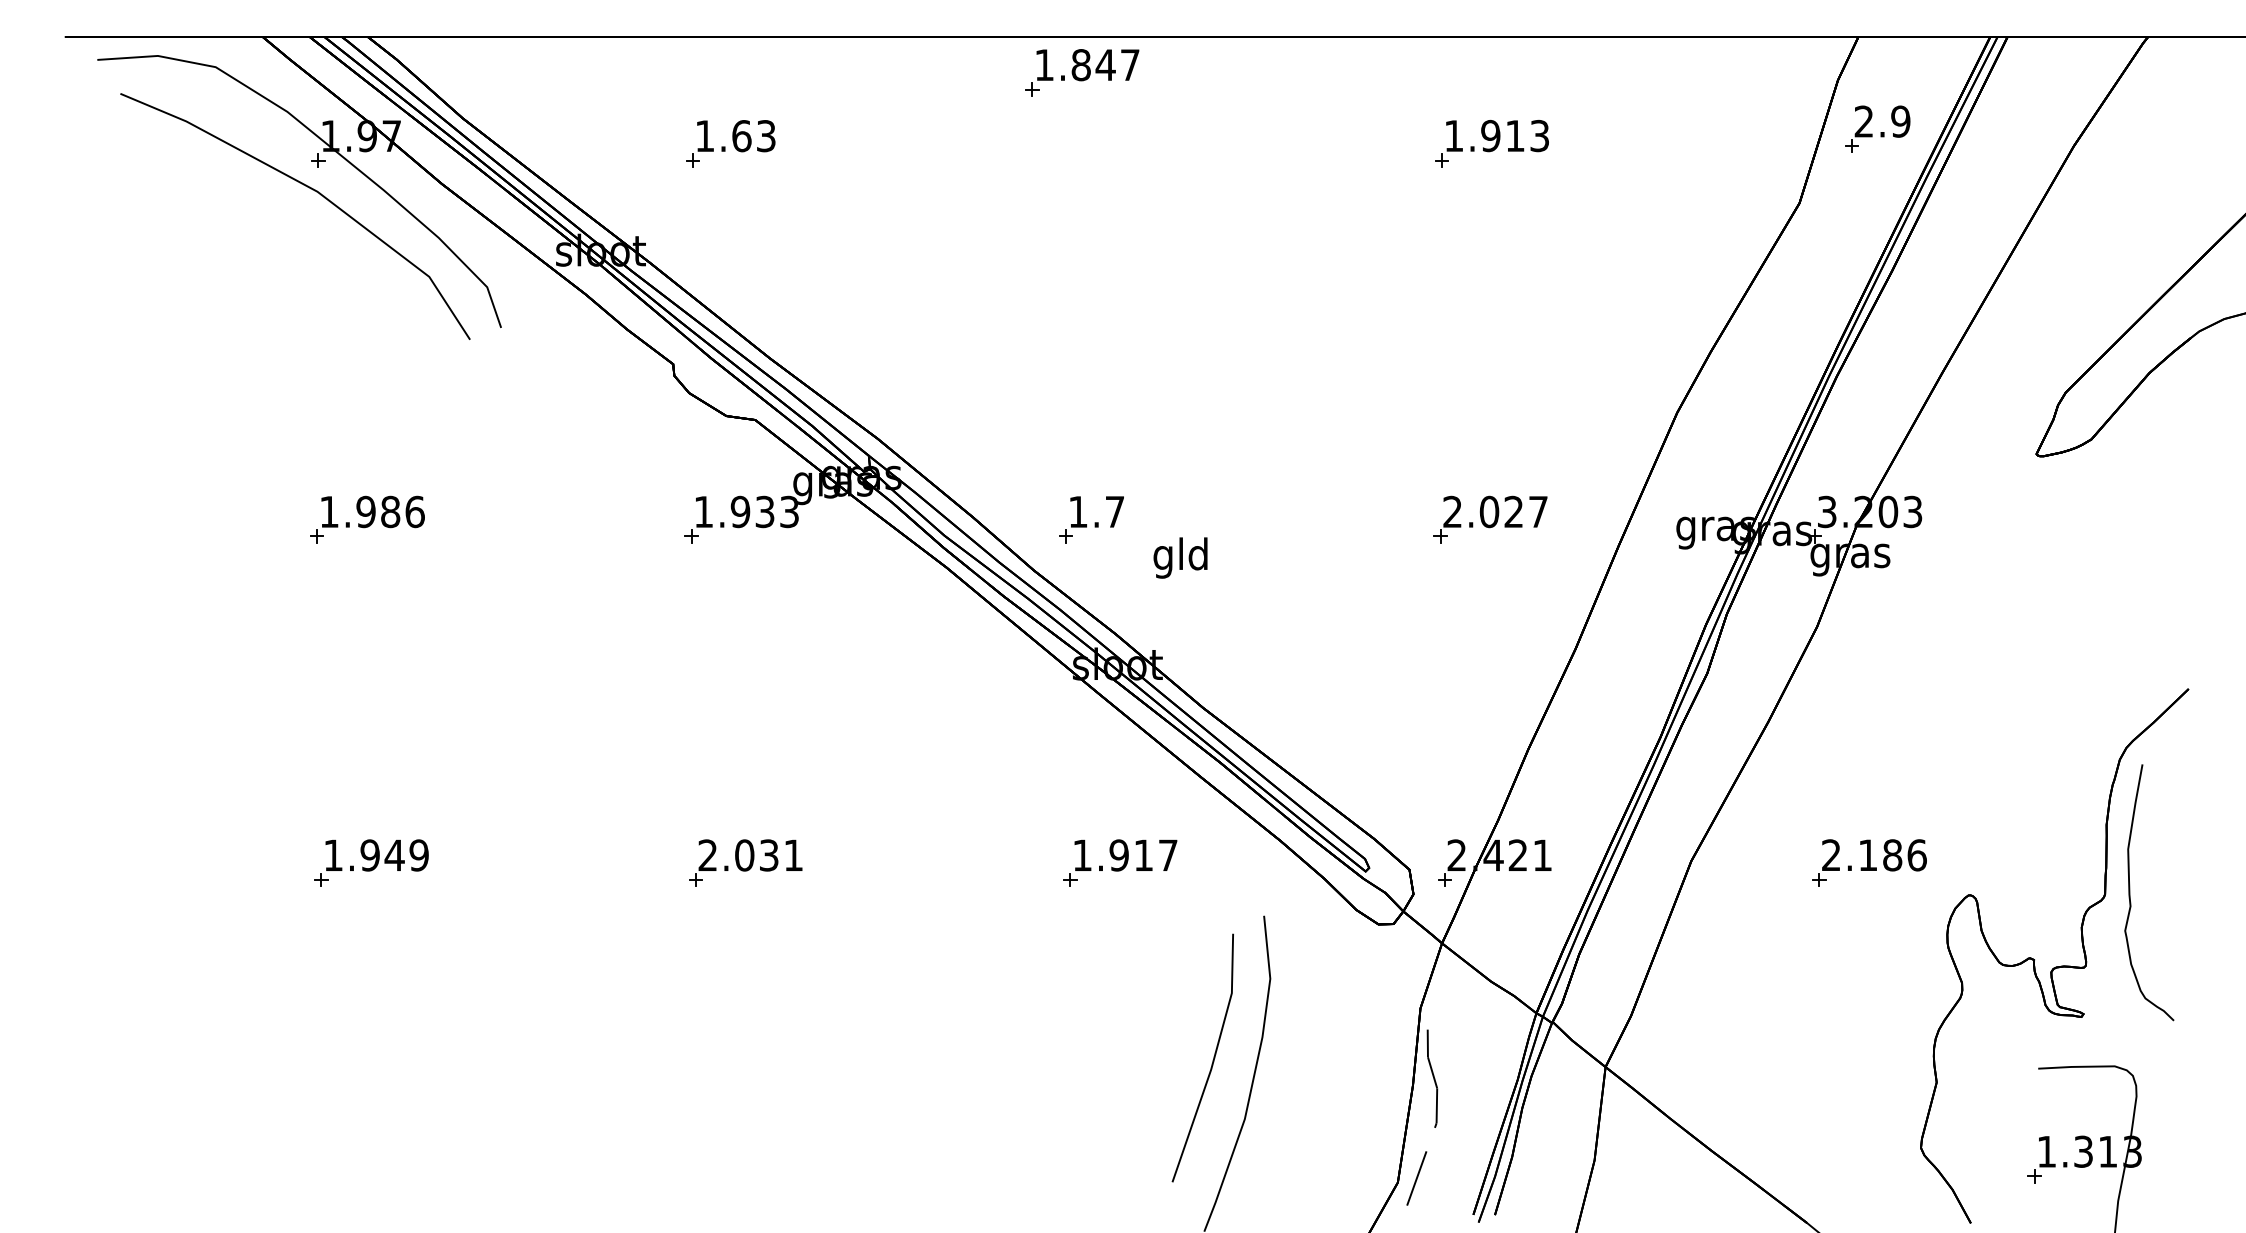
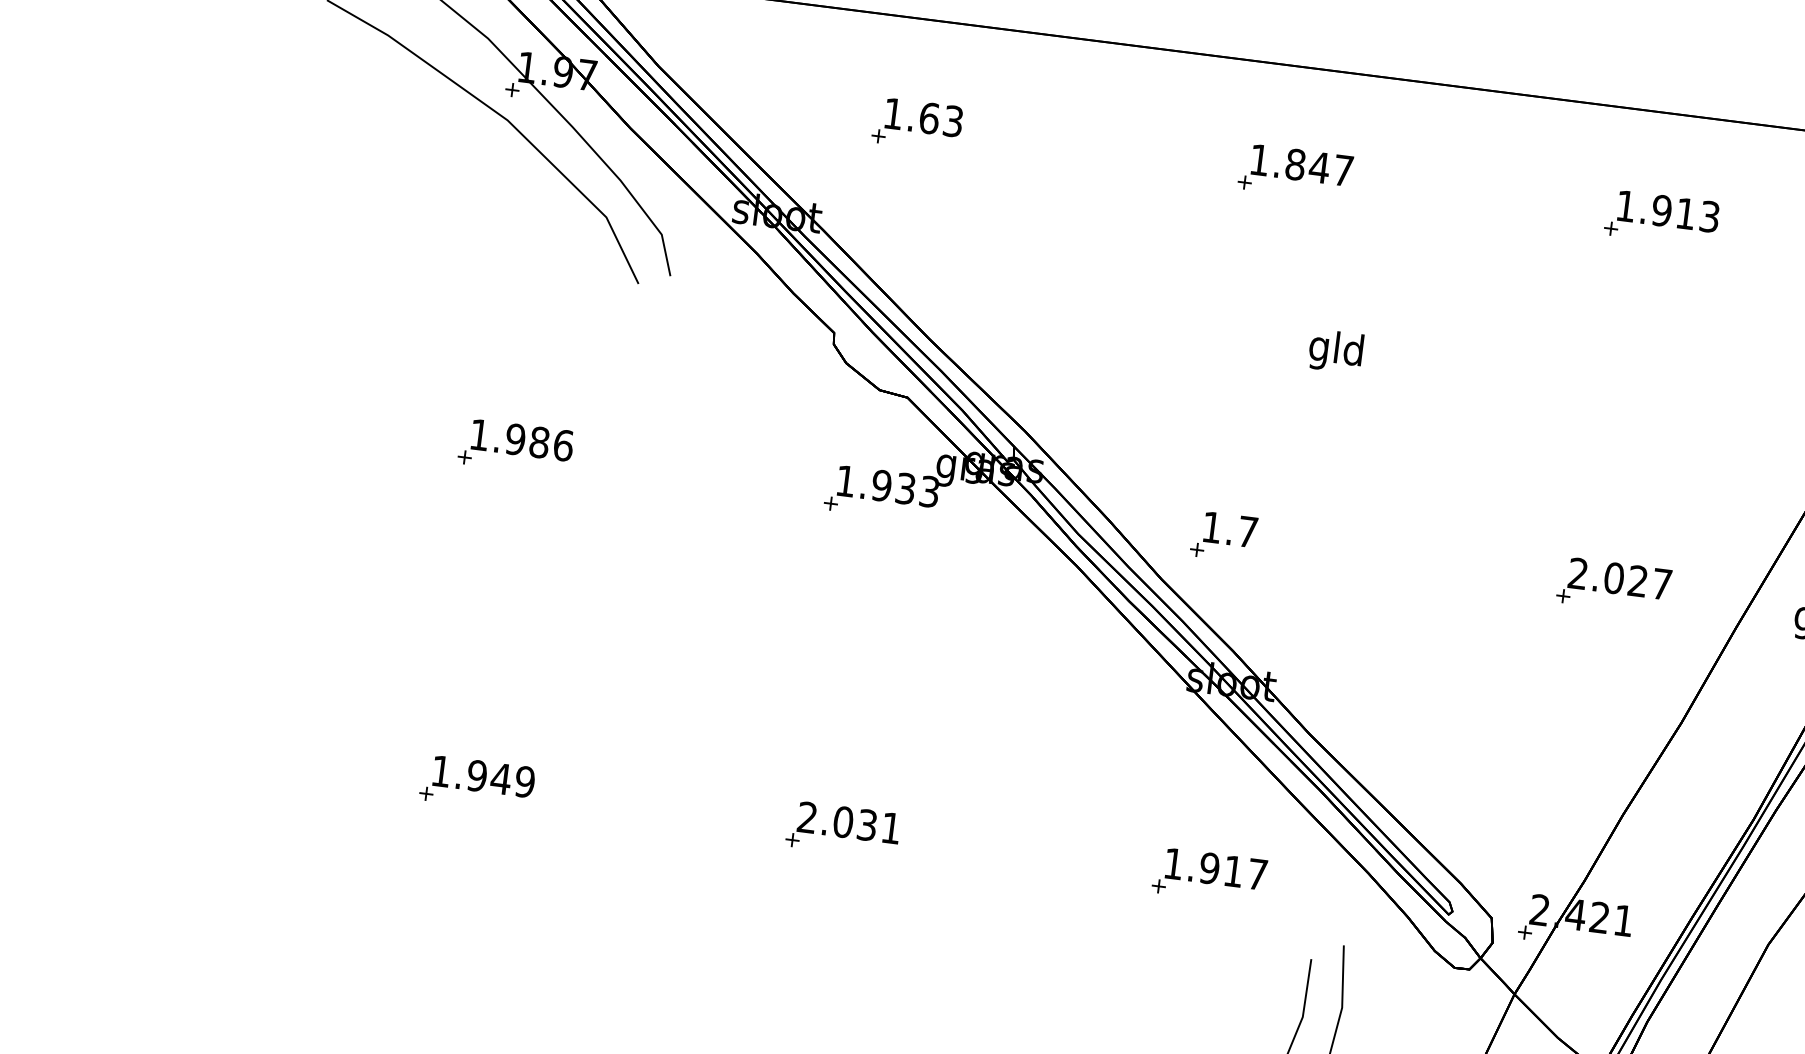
part: (1082, 72) -> (1295, 172), moved
text: (1180, 557) -> (1335, 350), moved

